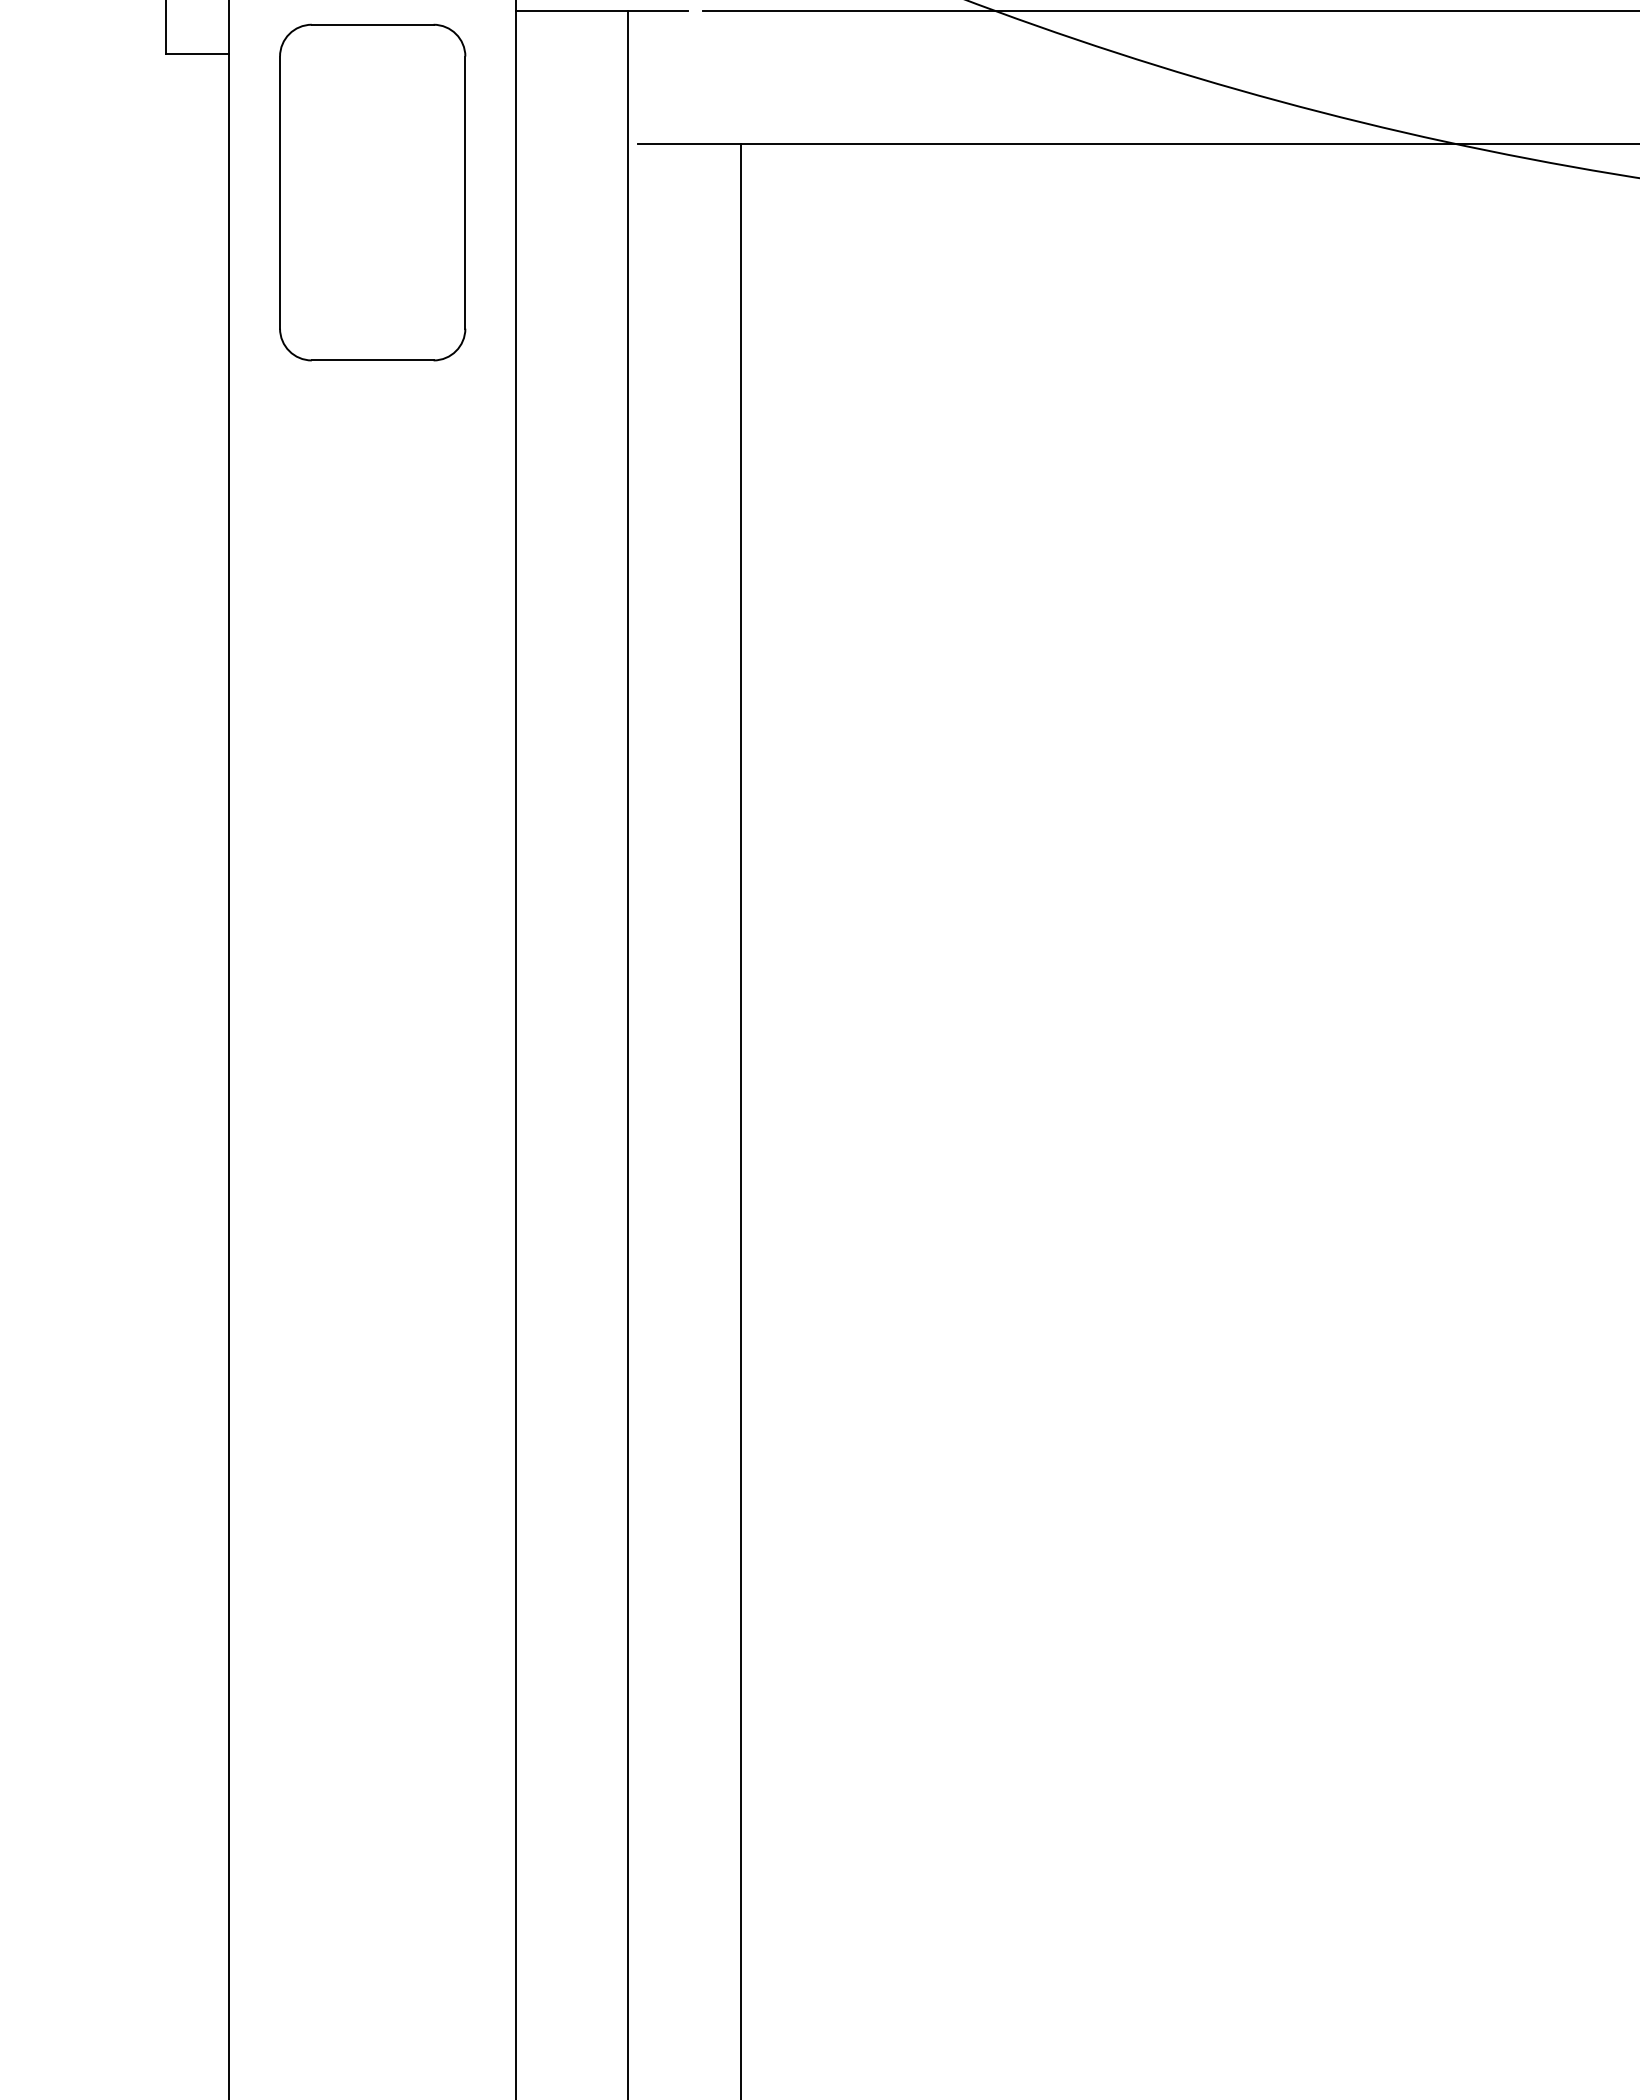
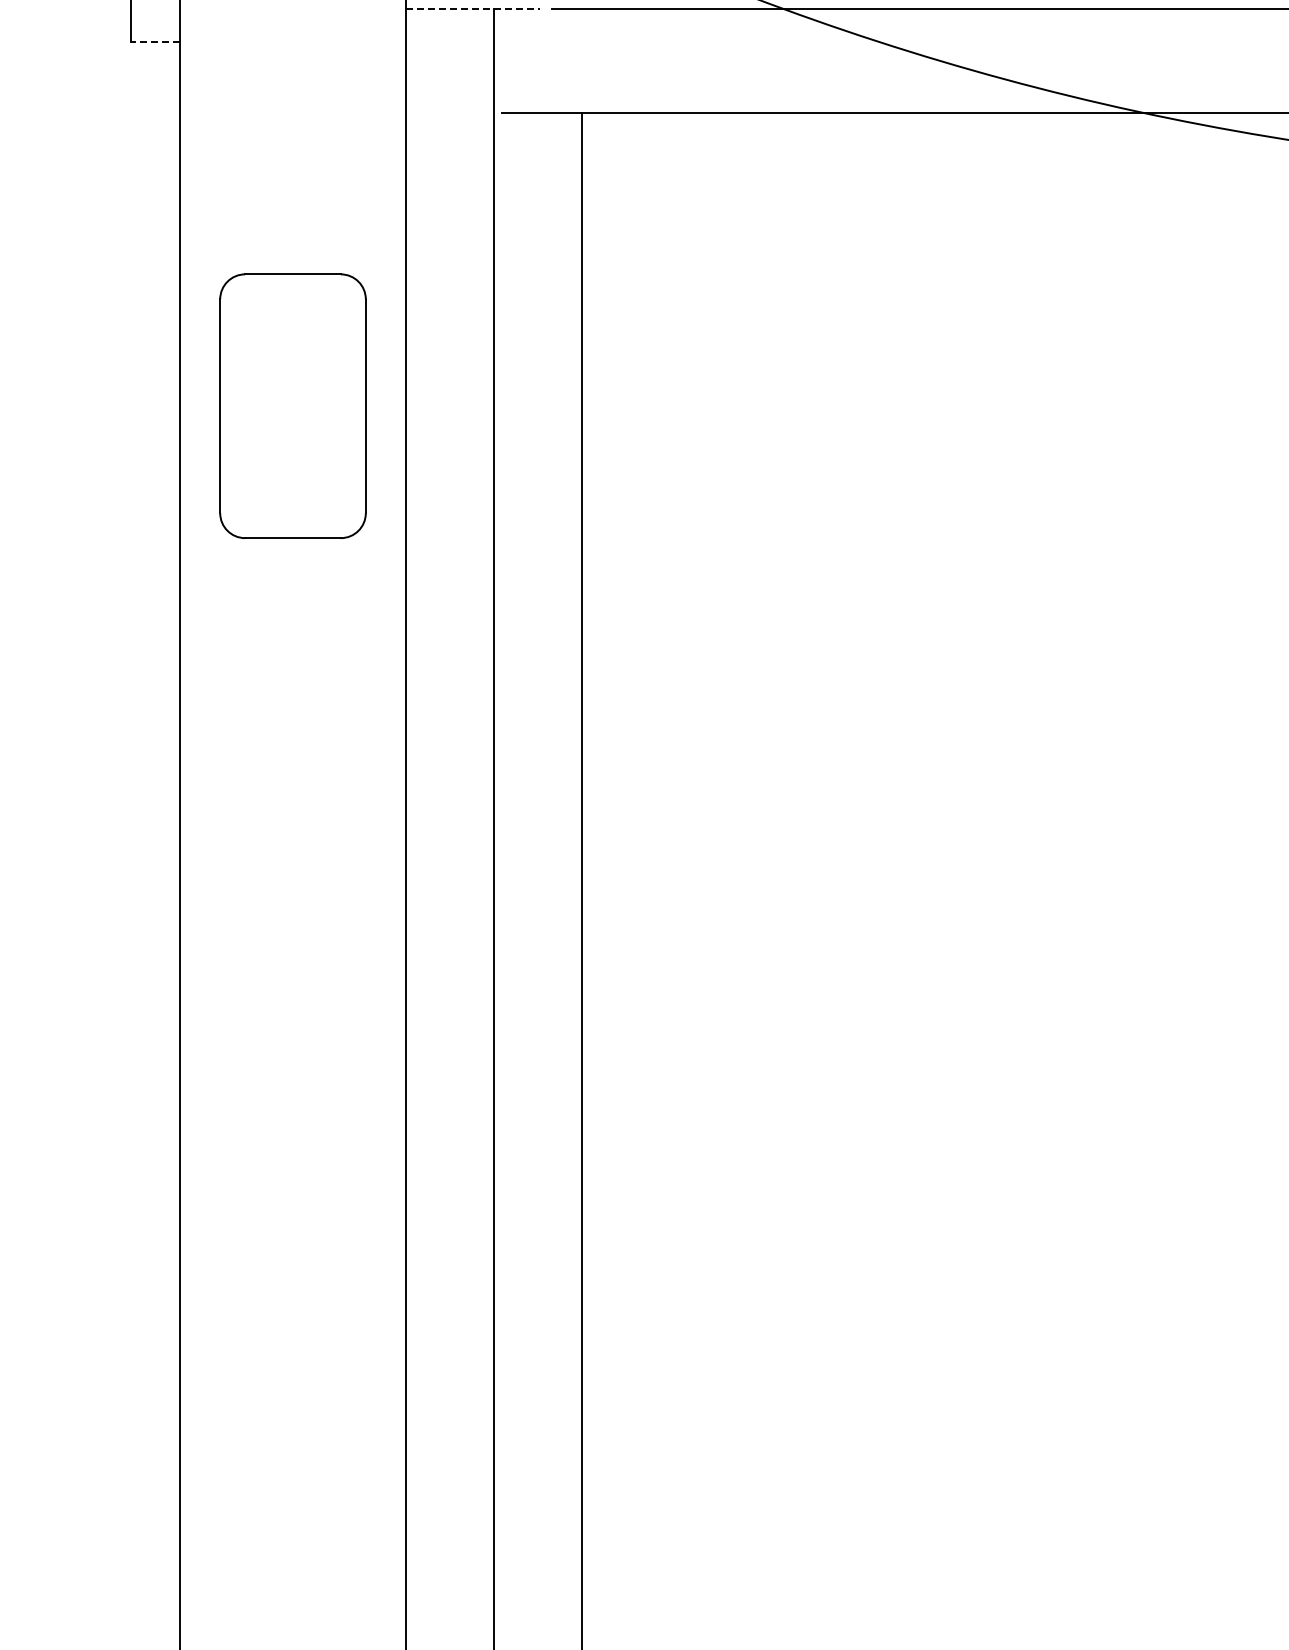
line: (602, 10) -> (473, 8), solid -> dashed
line: (197, 54) -> (155, 42), solid -> dashed
part: (372, 191) -> (292, 405), moved

